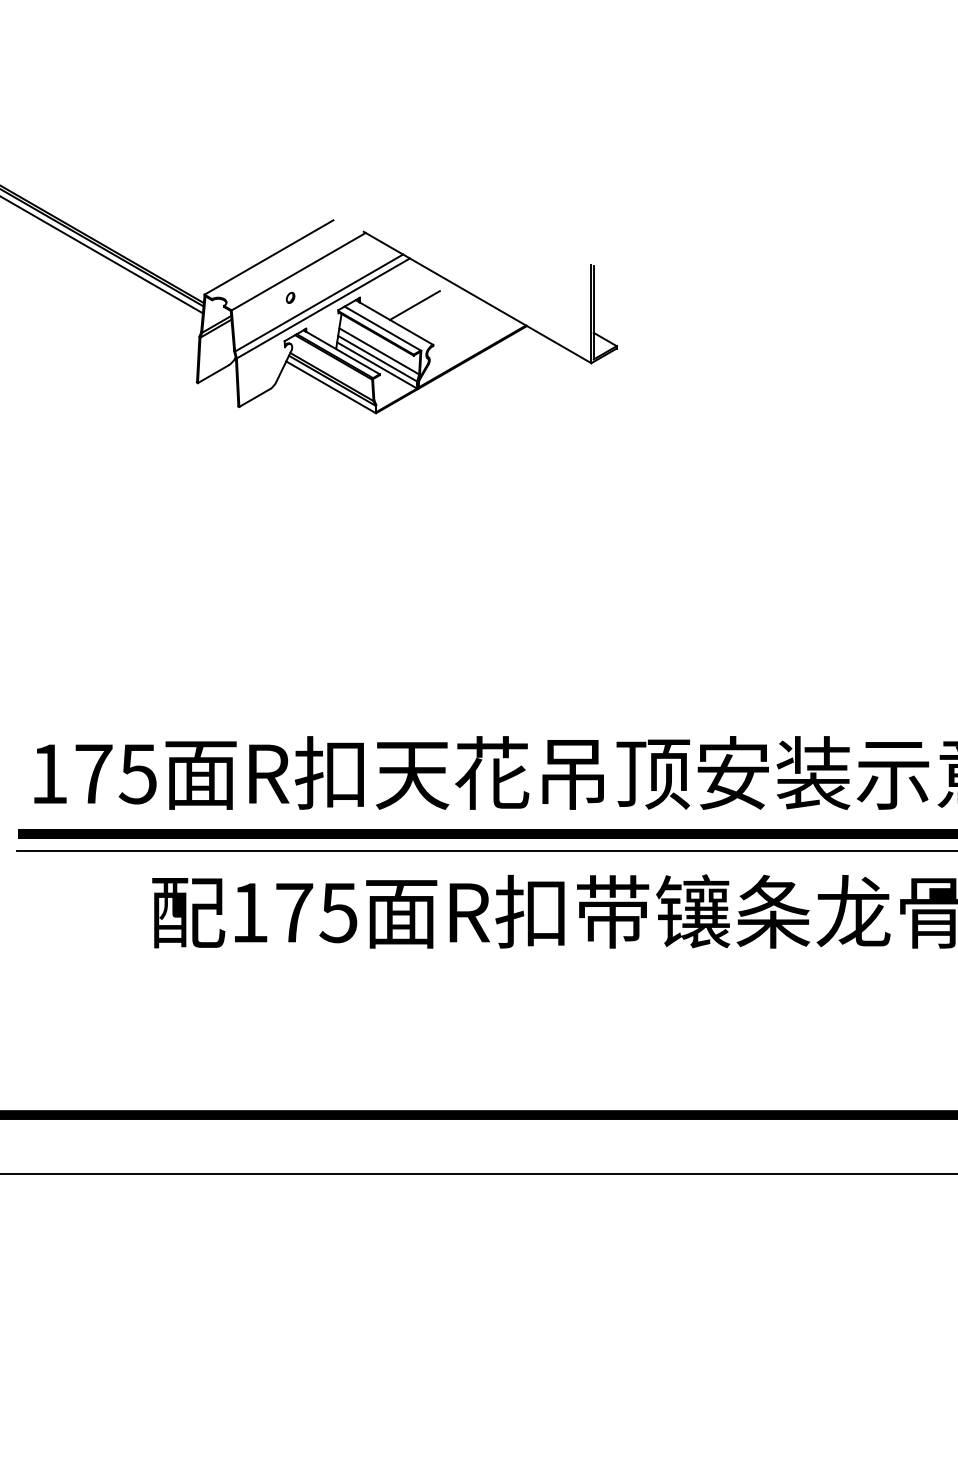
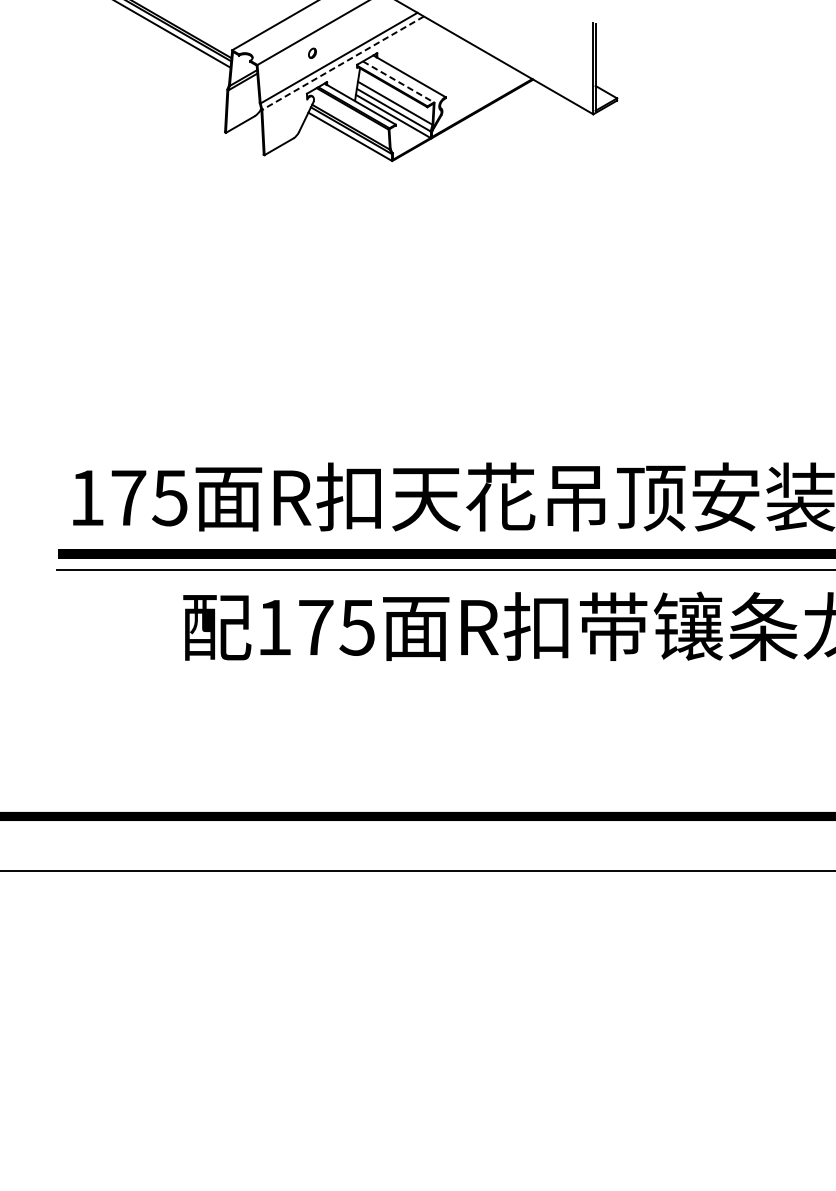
line: (414, 305) -> (428, 60), removed
line: (323, 308) -> (343, 63), solid -> dashed
line: (383, 328) -> (399, 81), solid -> dashed

